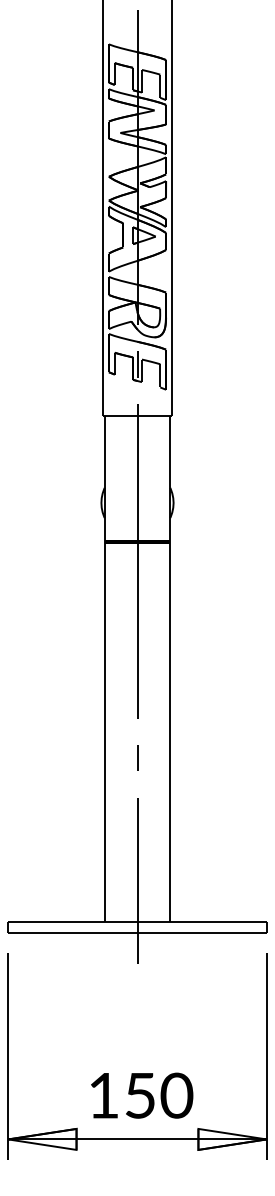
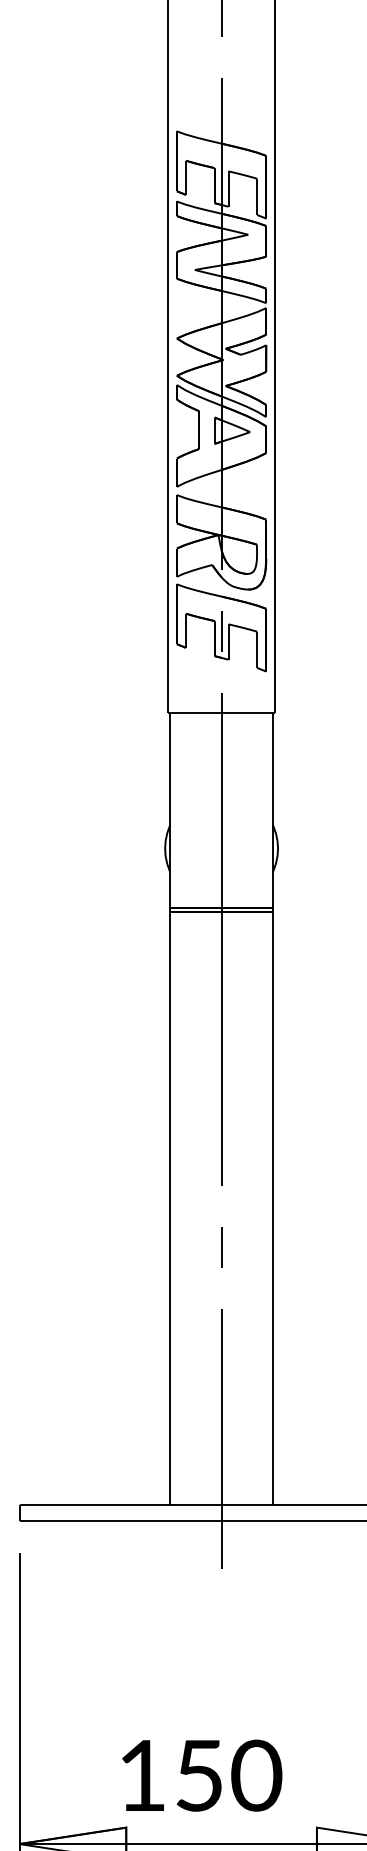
text: (142, 1095) -> (202, 1775), moved

